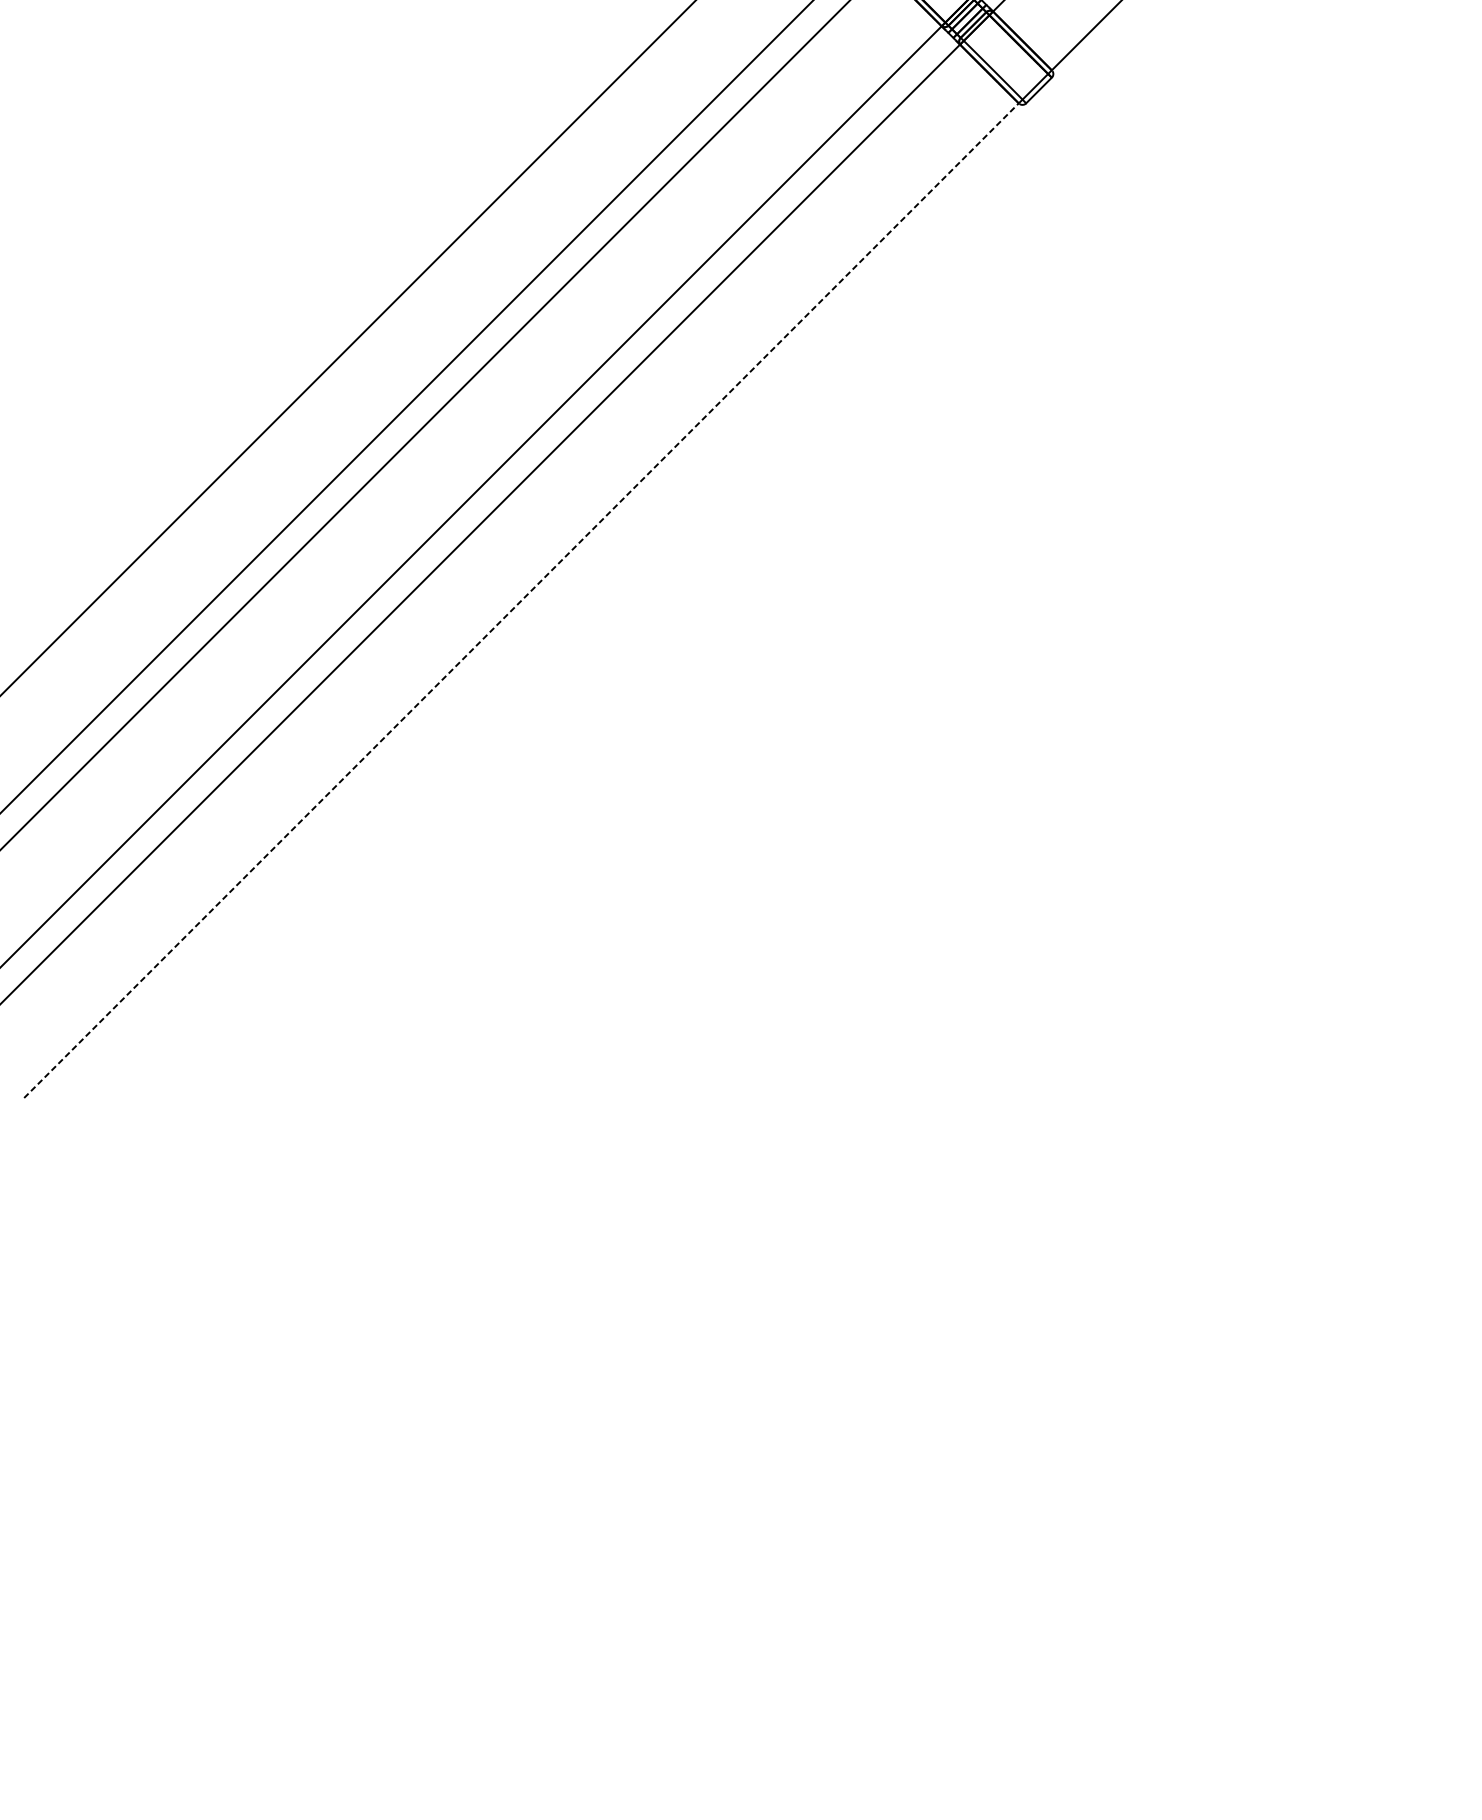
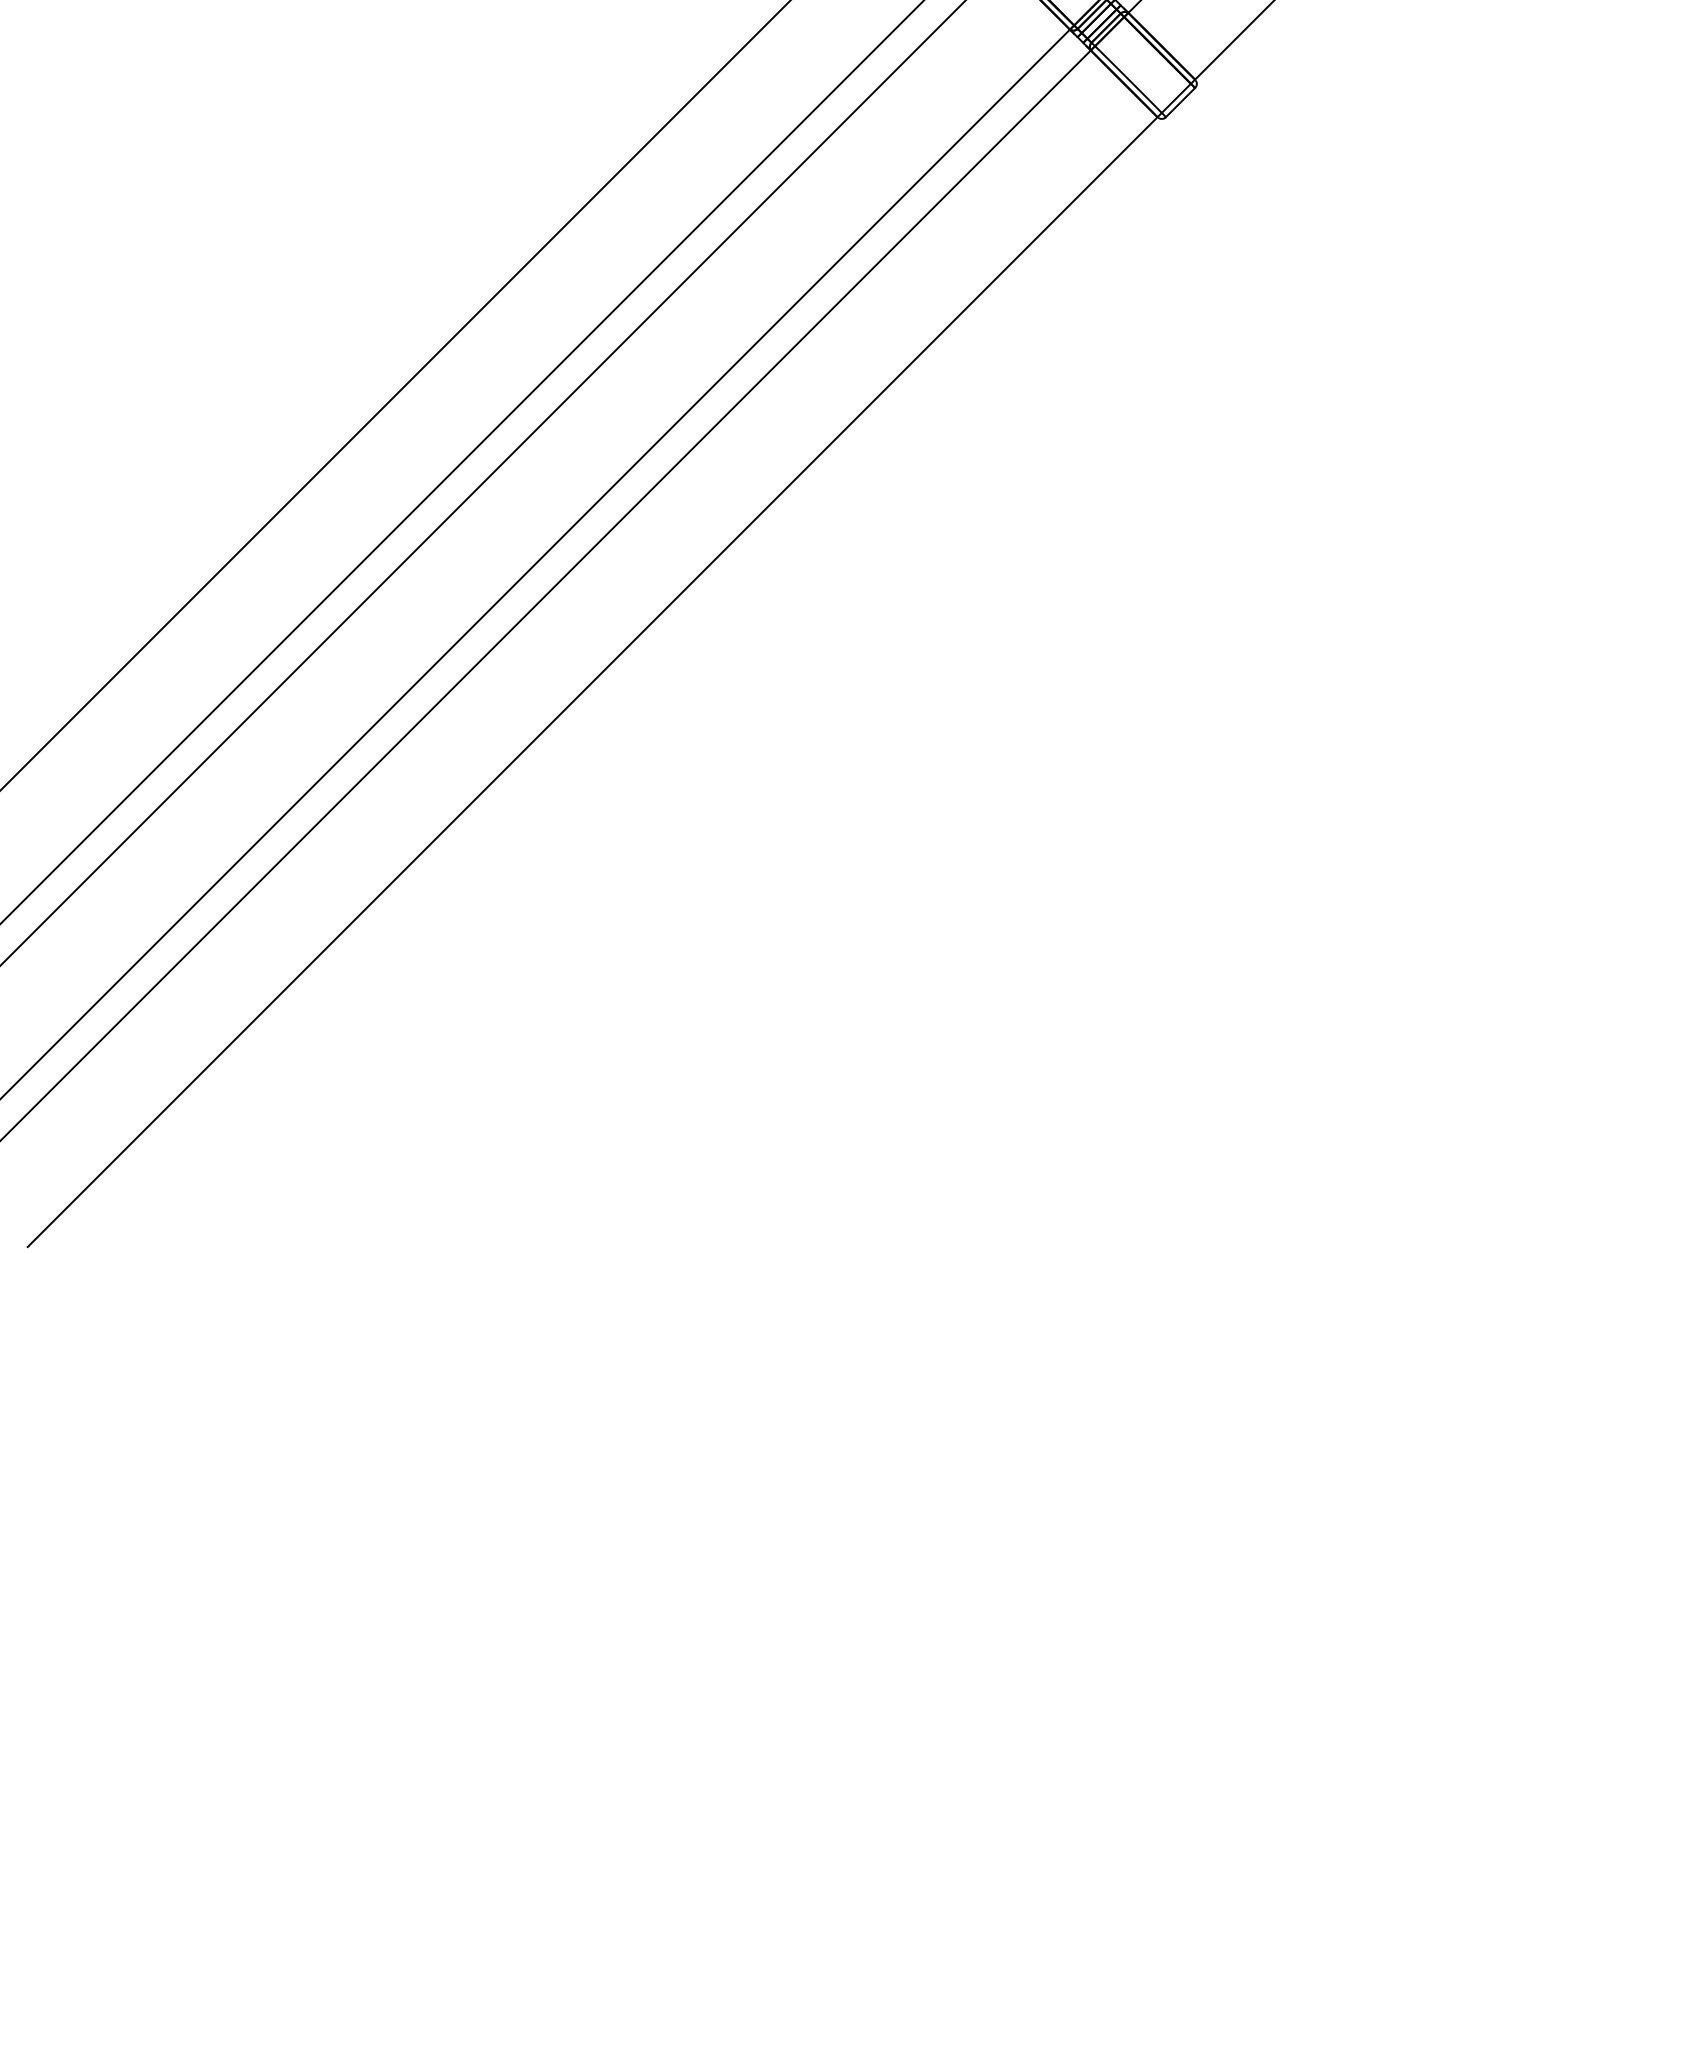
line: (521, 601) -> (592, 682), dashed -> solid

